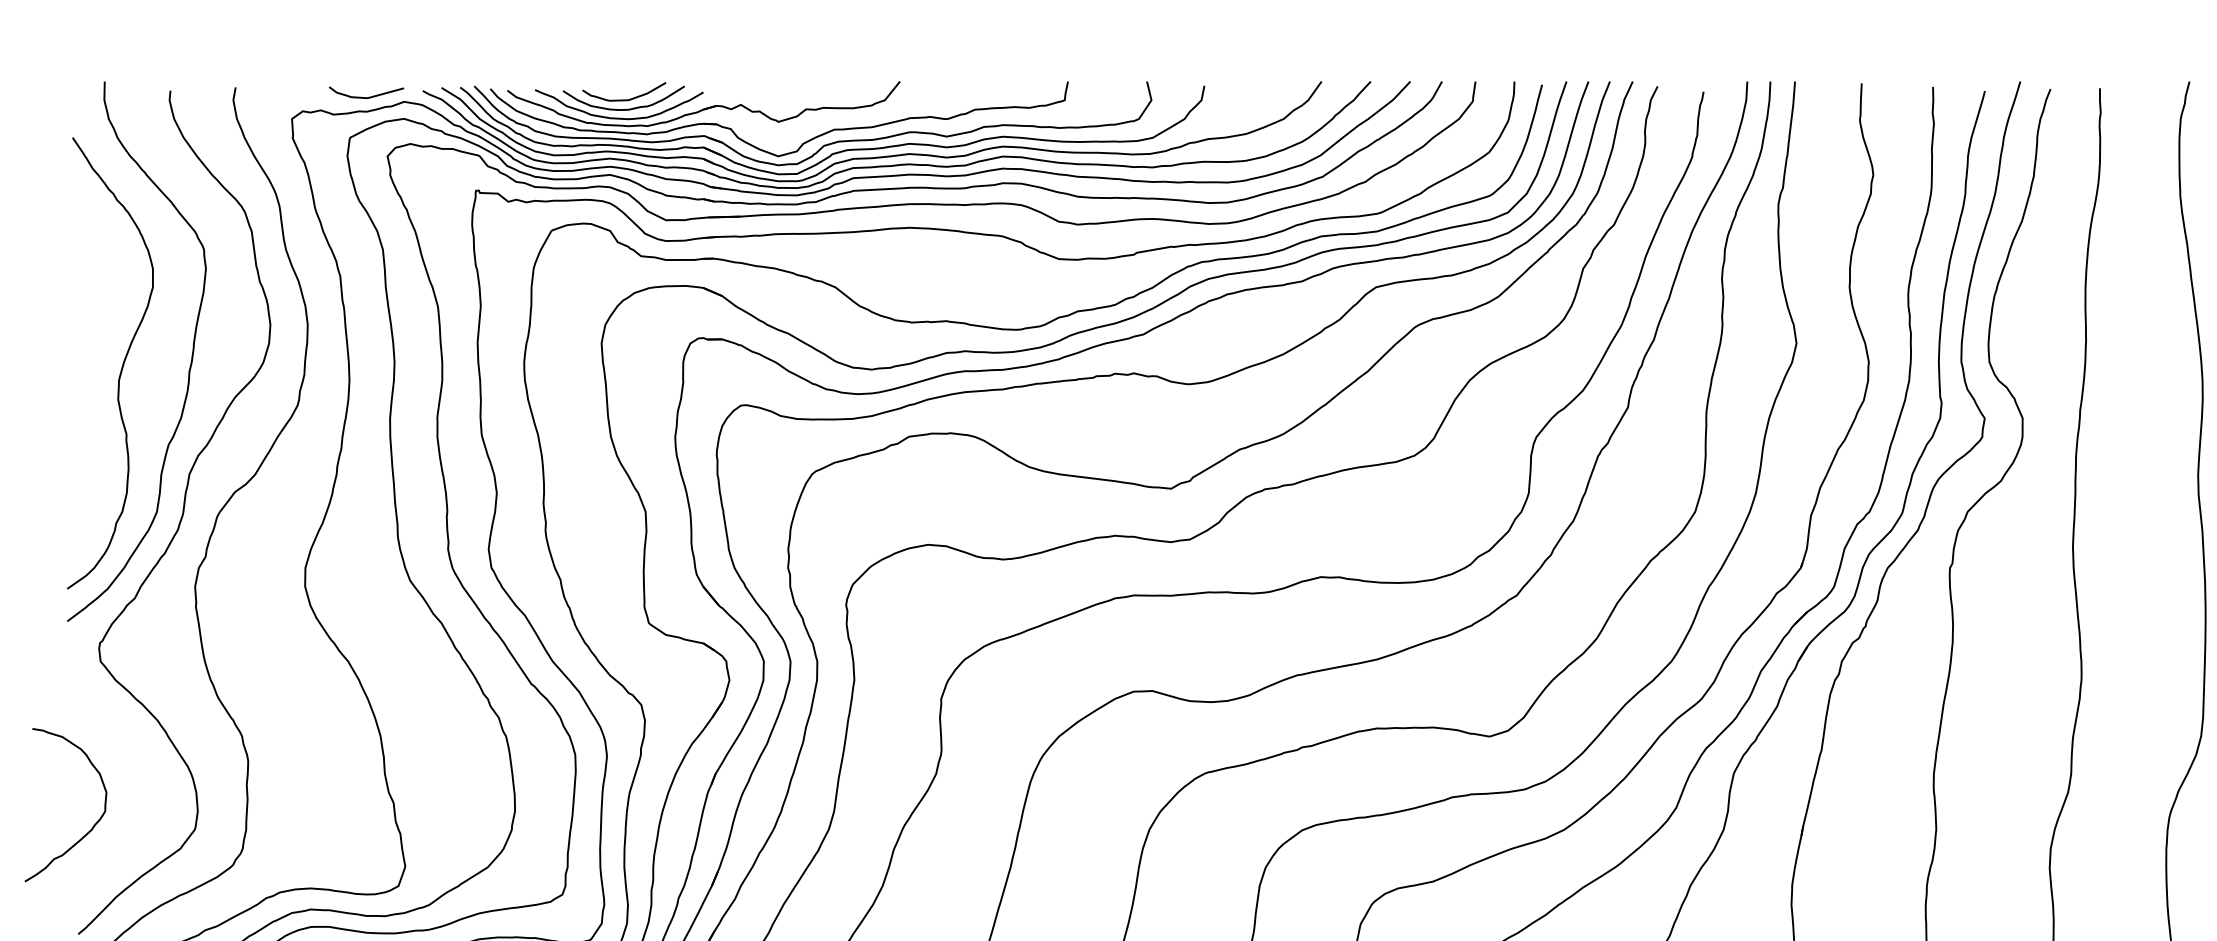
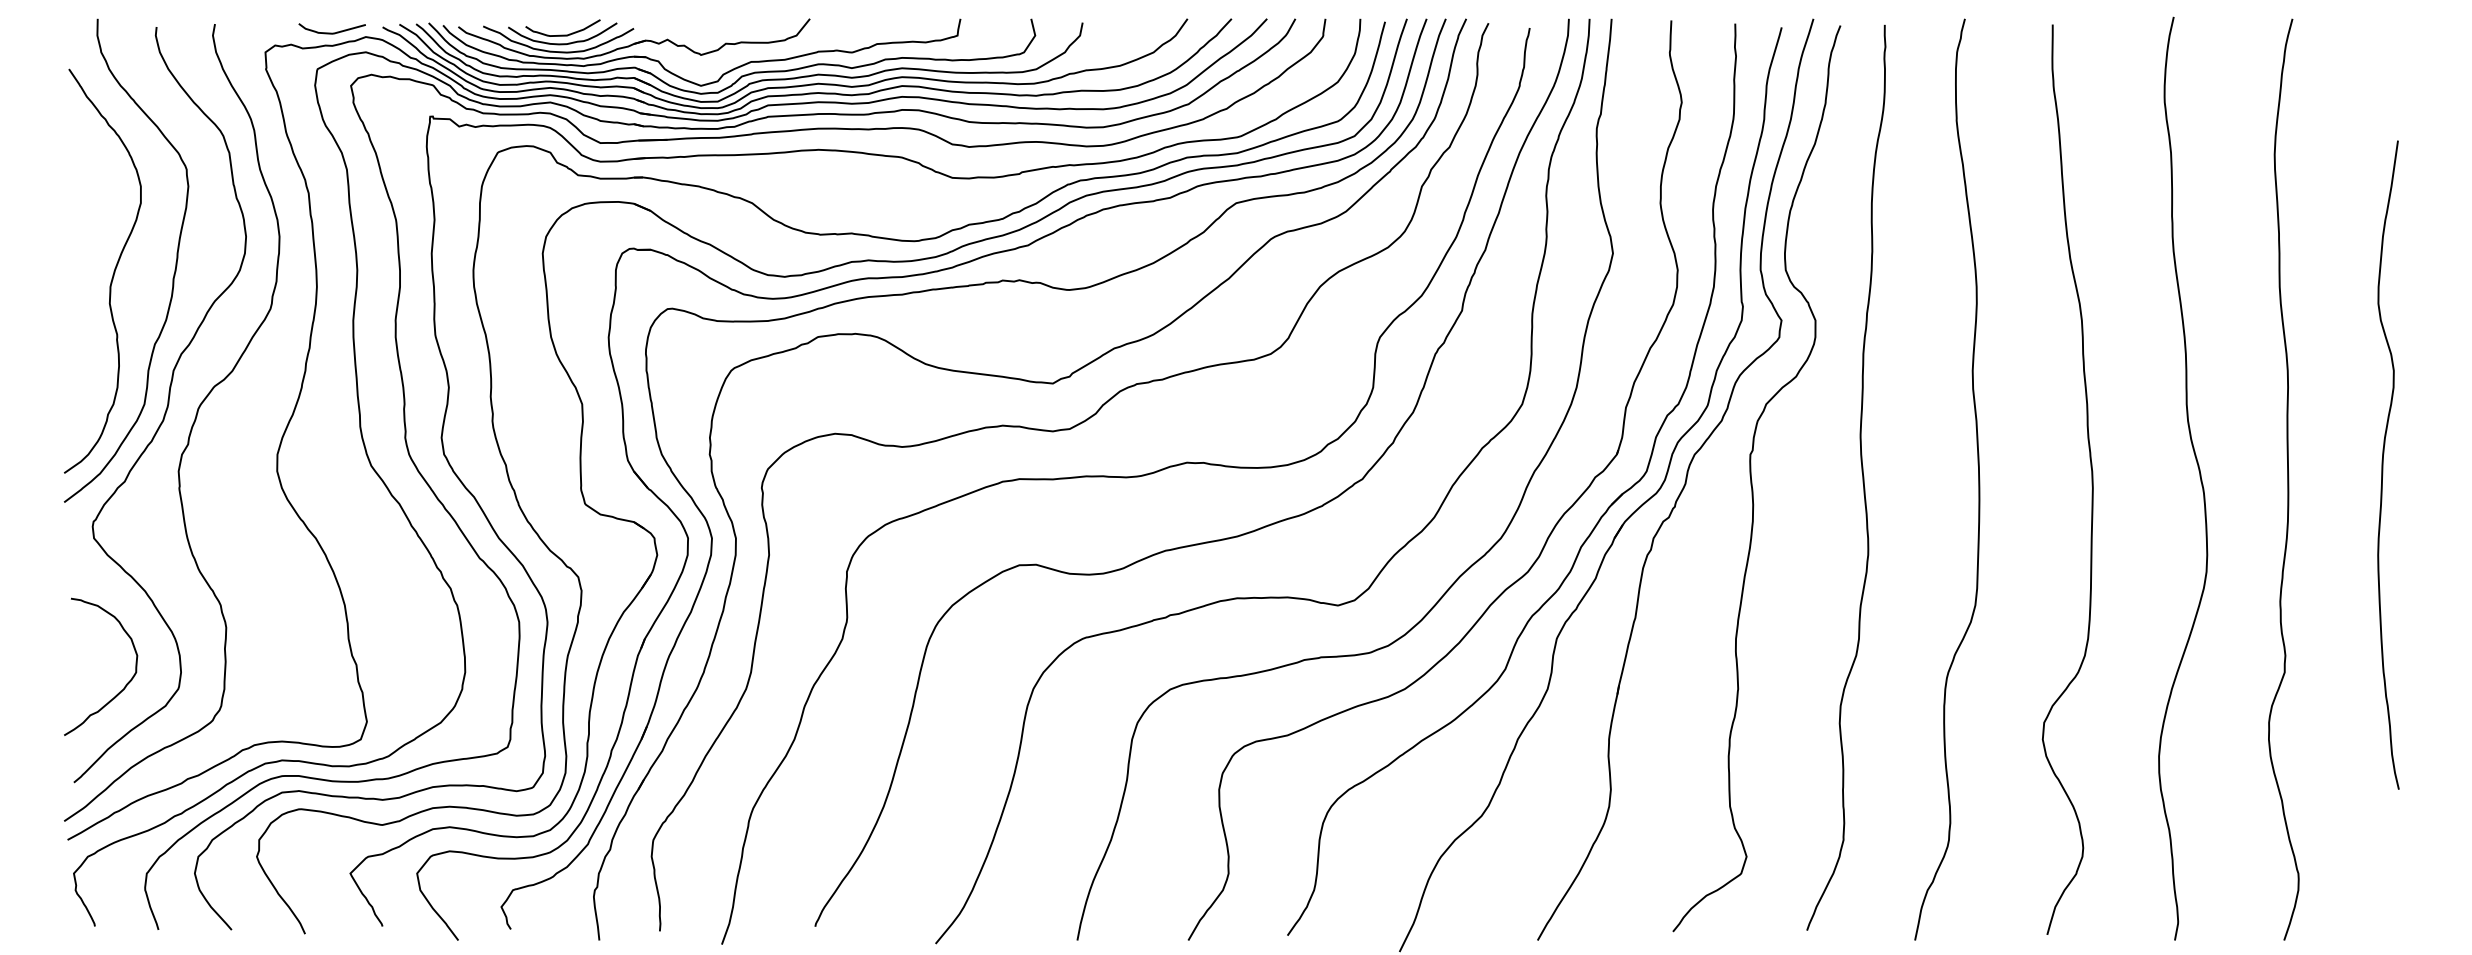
curve: (94, 823) -> (126, 683), moved

